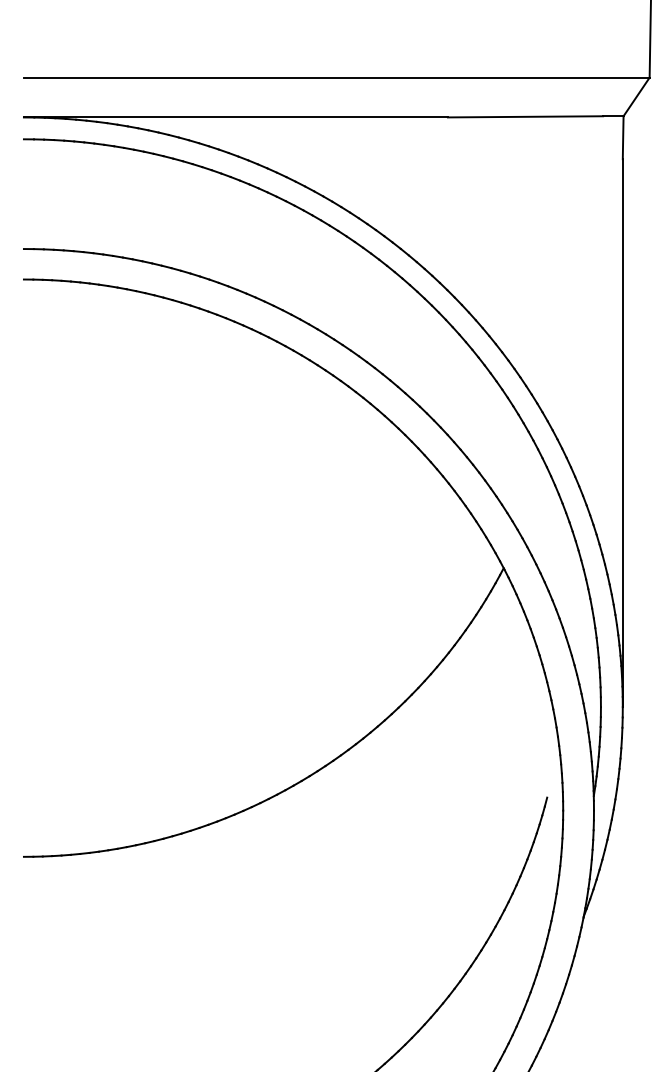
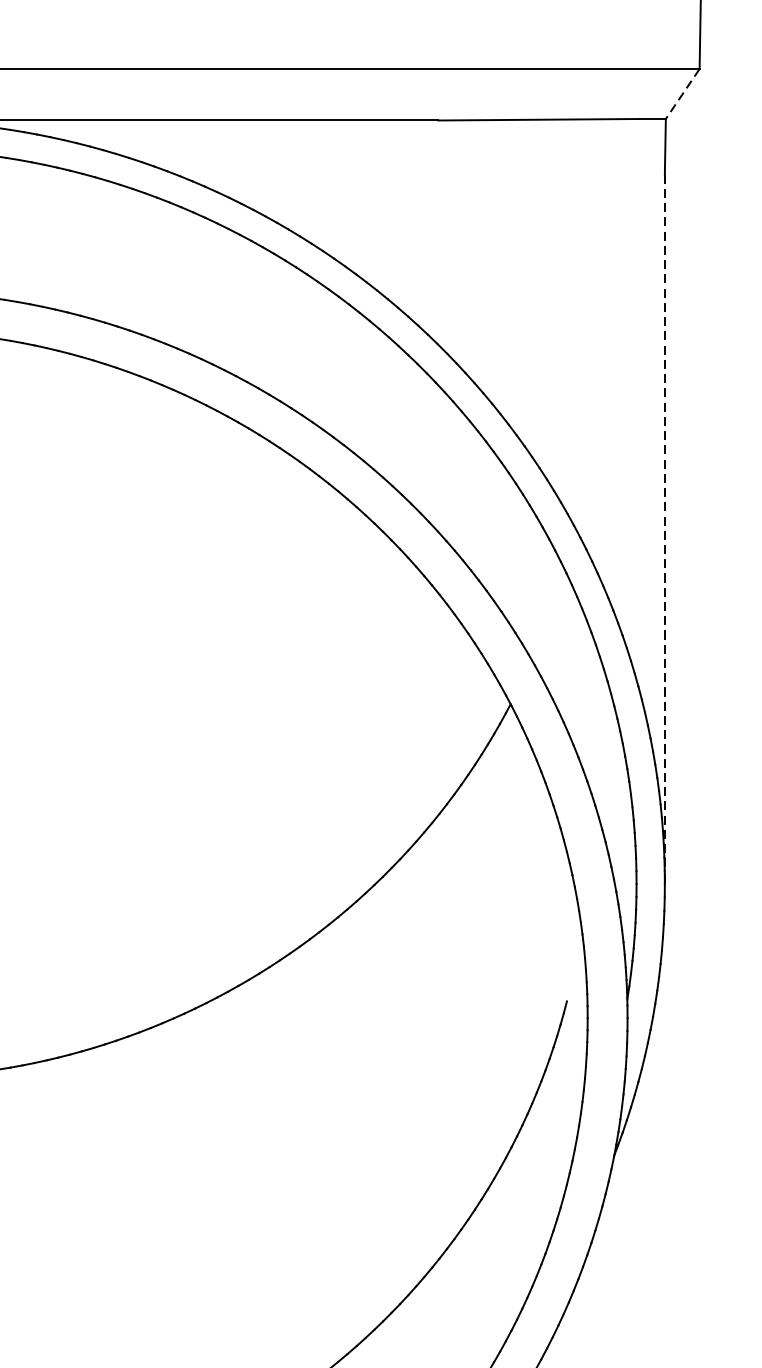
line: (636, 97) -> (682, 94), solid -> dashed
line: (622, 433) -> (664, 529), solid -> dashed

